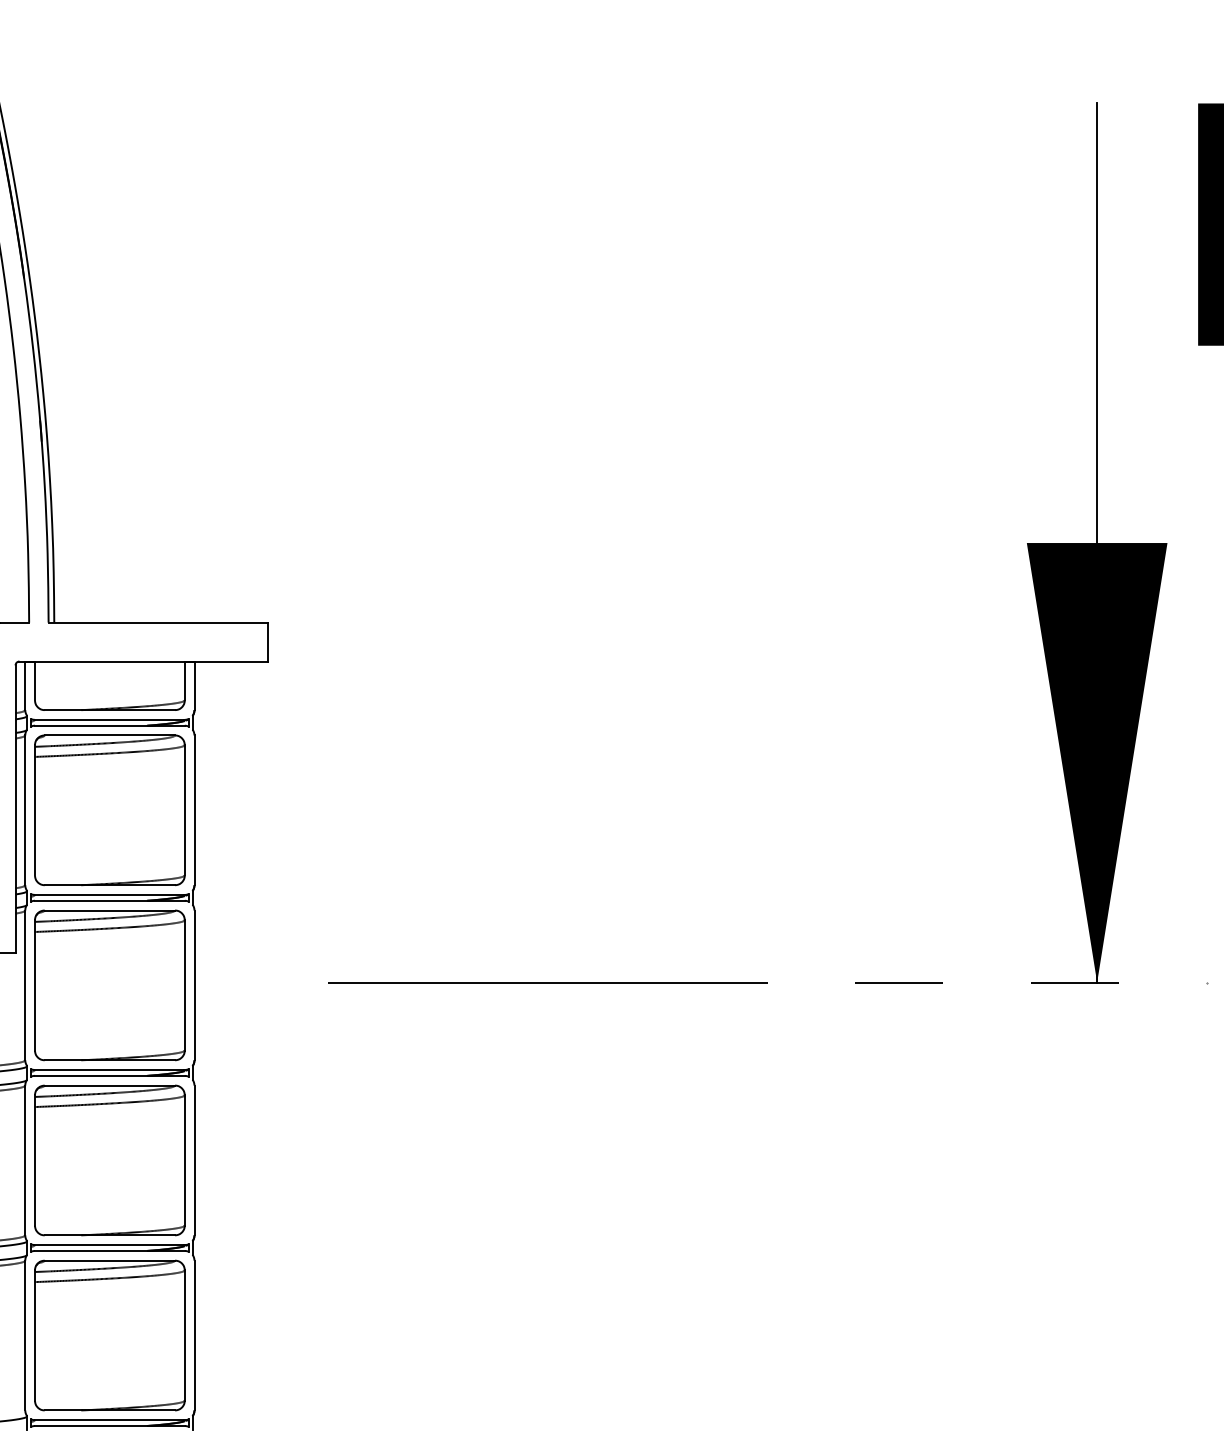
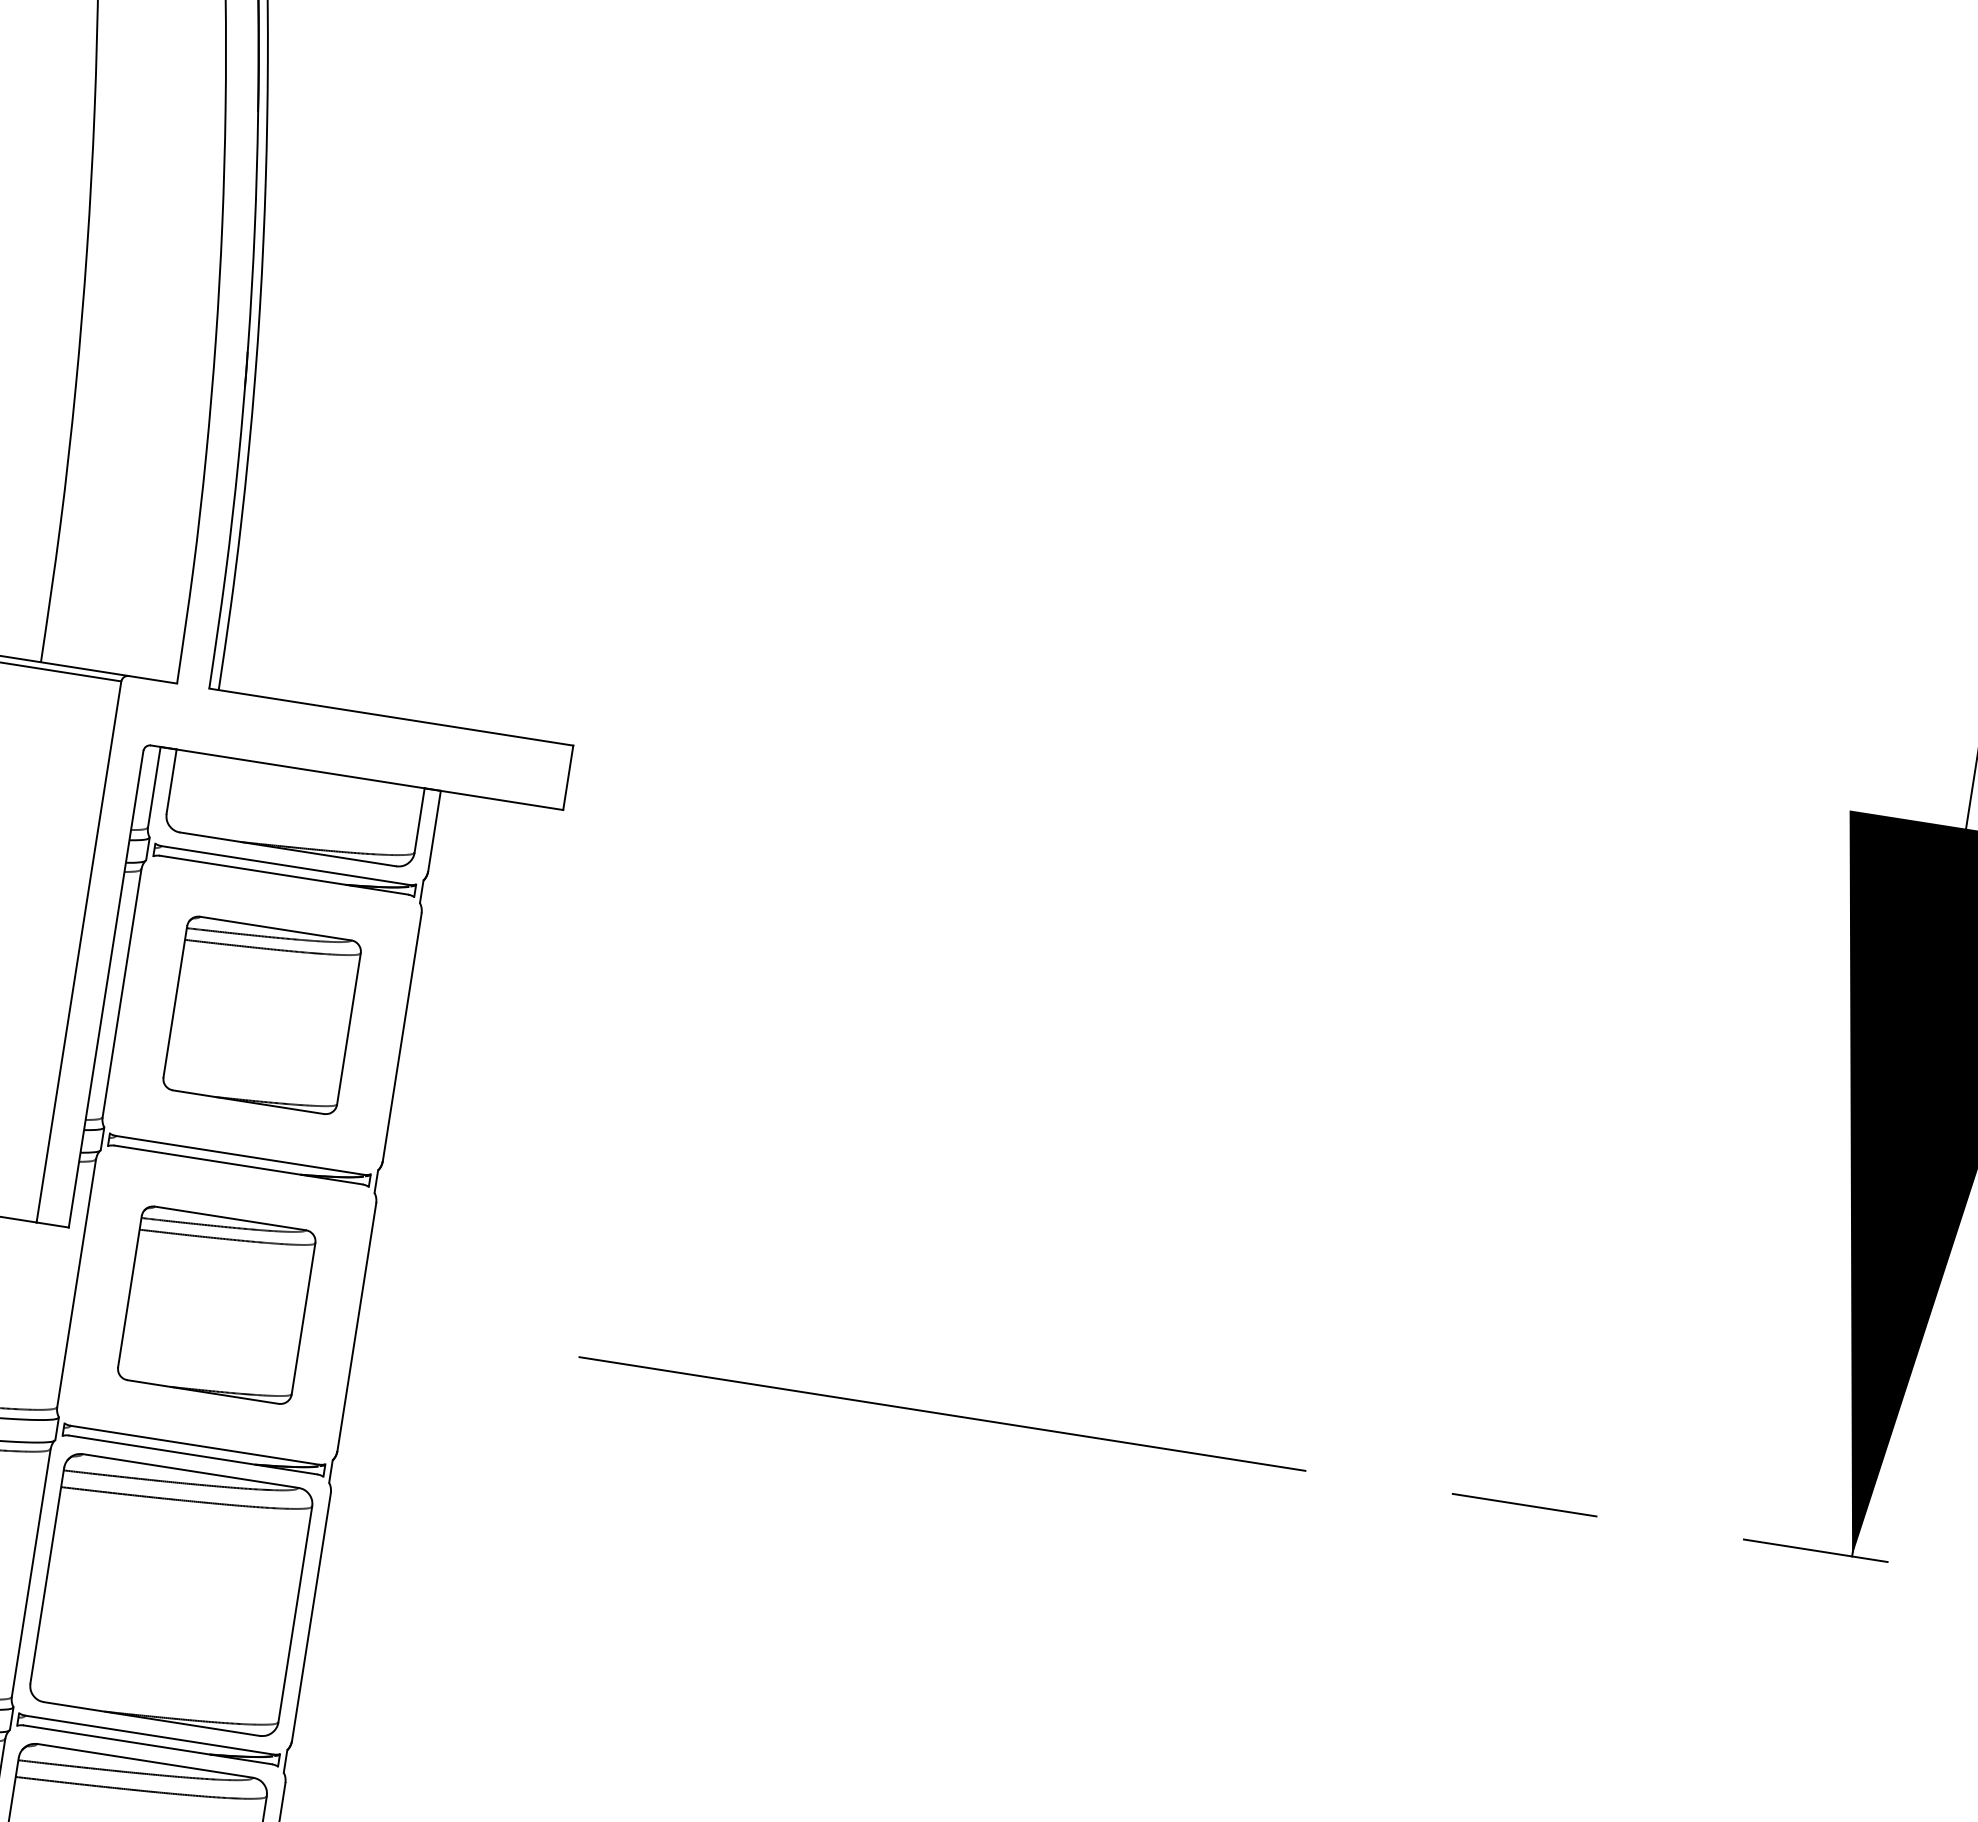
part: (109, 810) -> (261, 1015), size x0.7
part: (109, 985) -> (216, 1305), size x0.7

